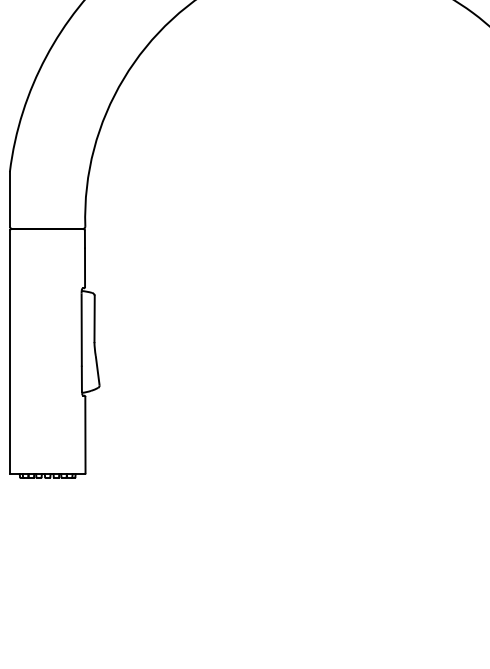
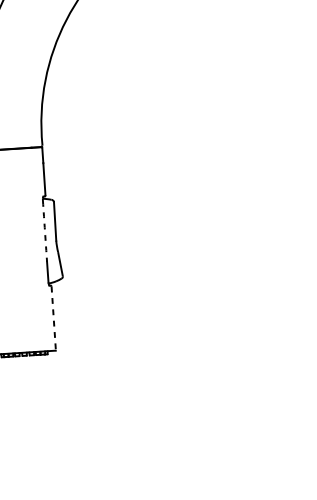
arc: (81, 330) -> (44, 231), solid -> dashed
line: (85, 435) -> (53, 318), solid -> dashed

